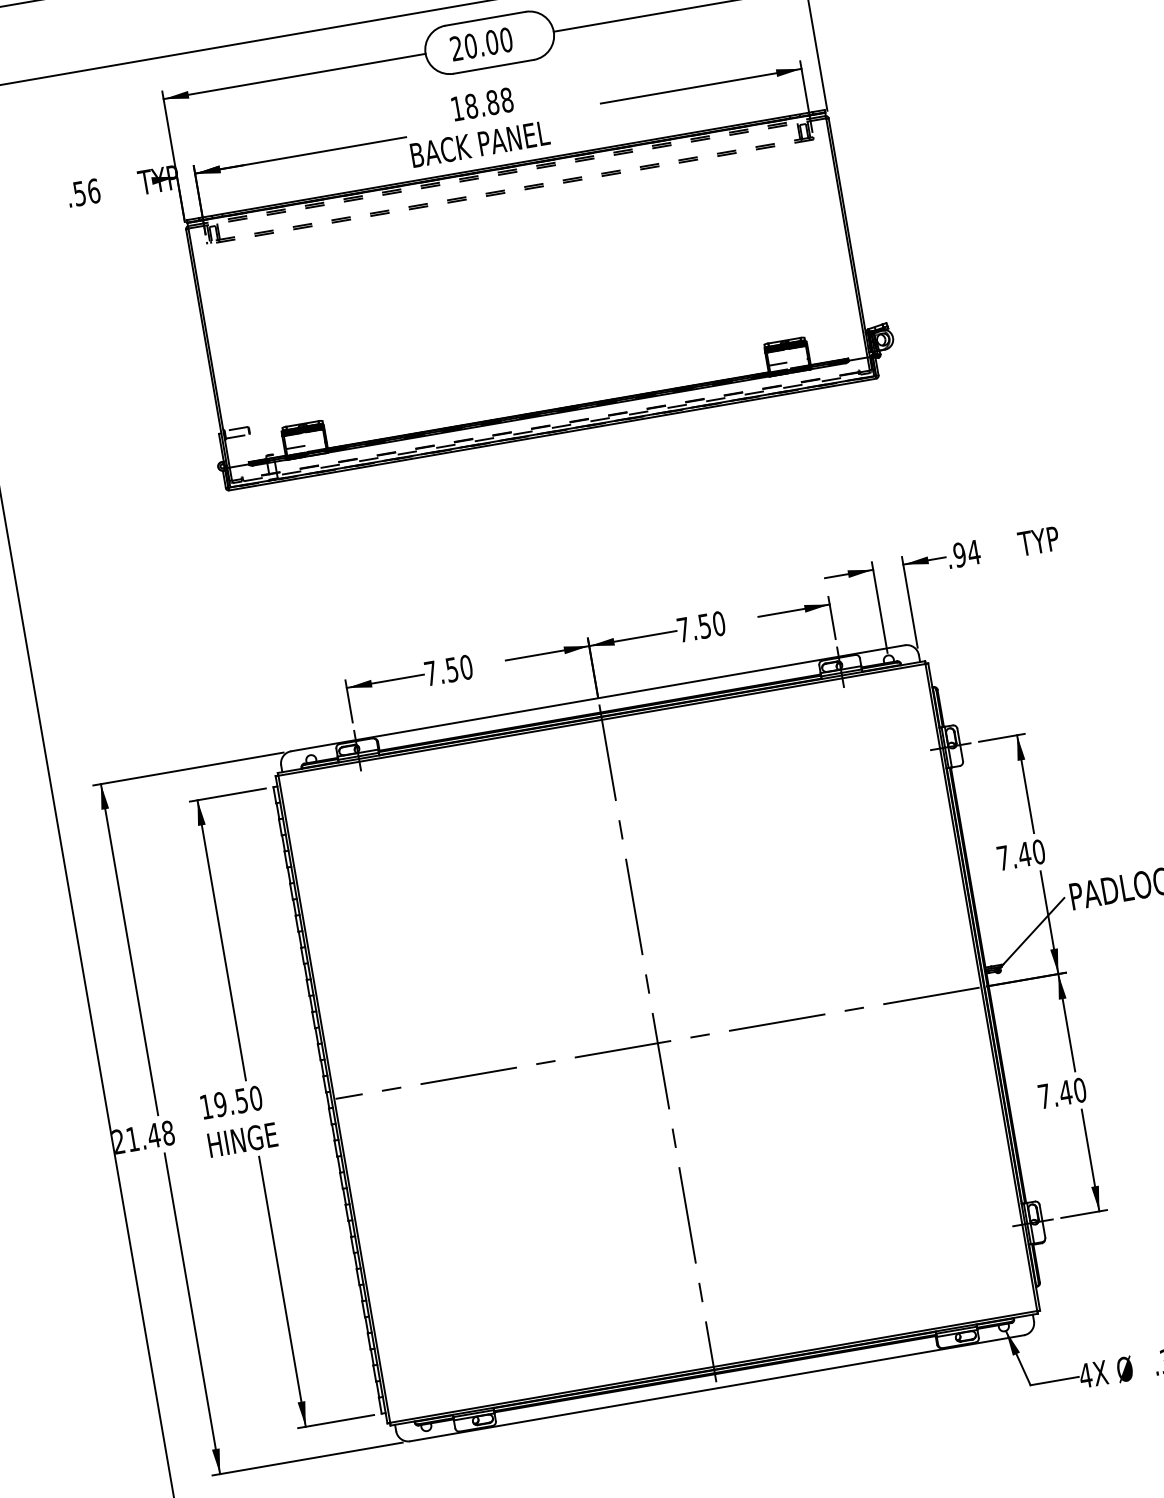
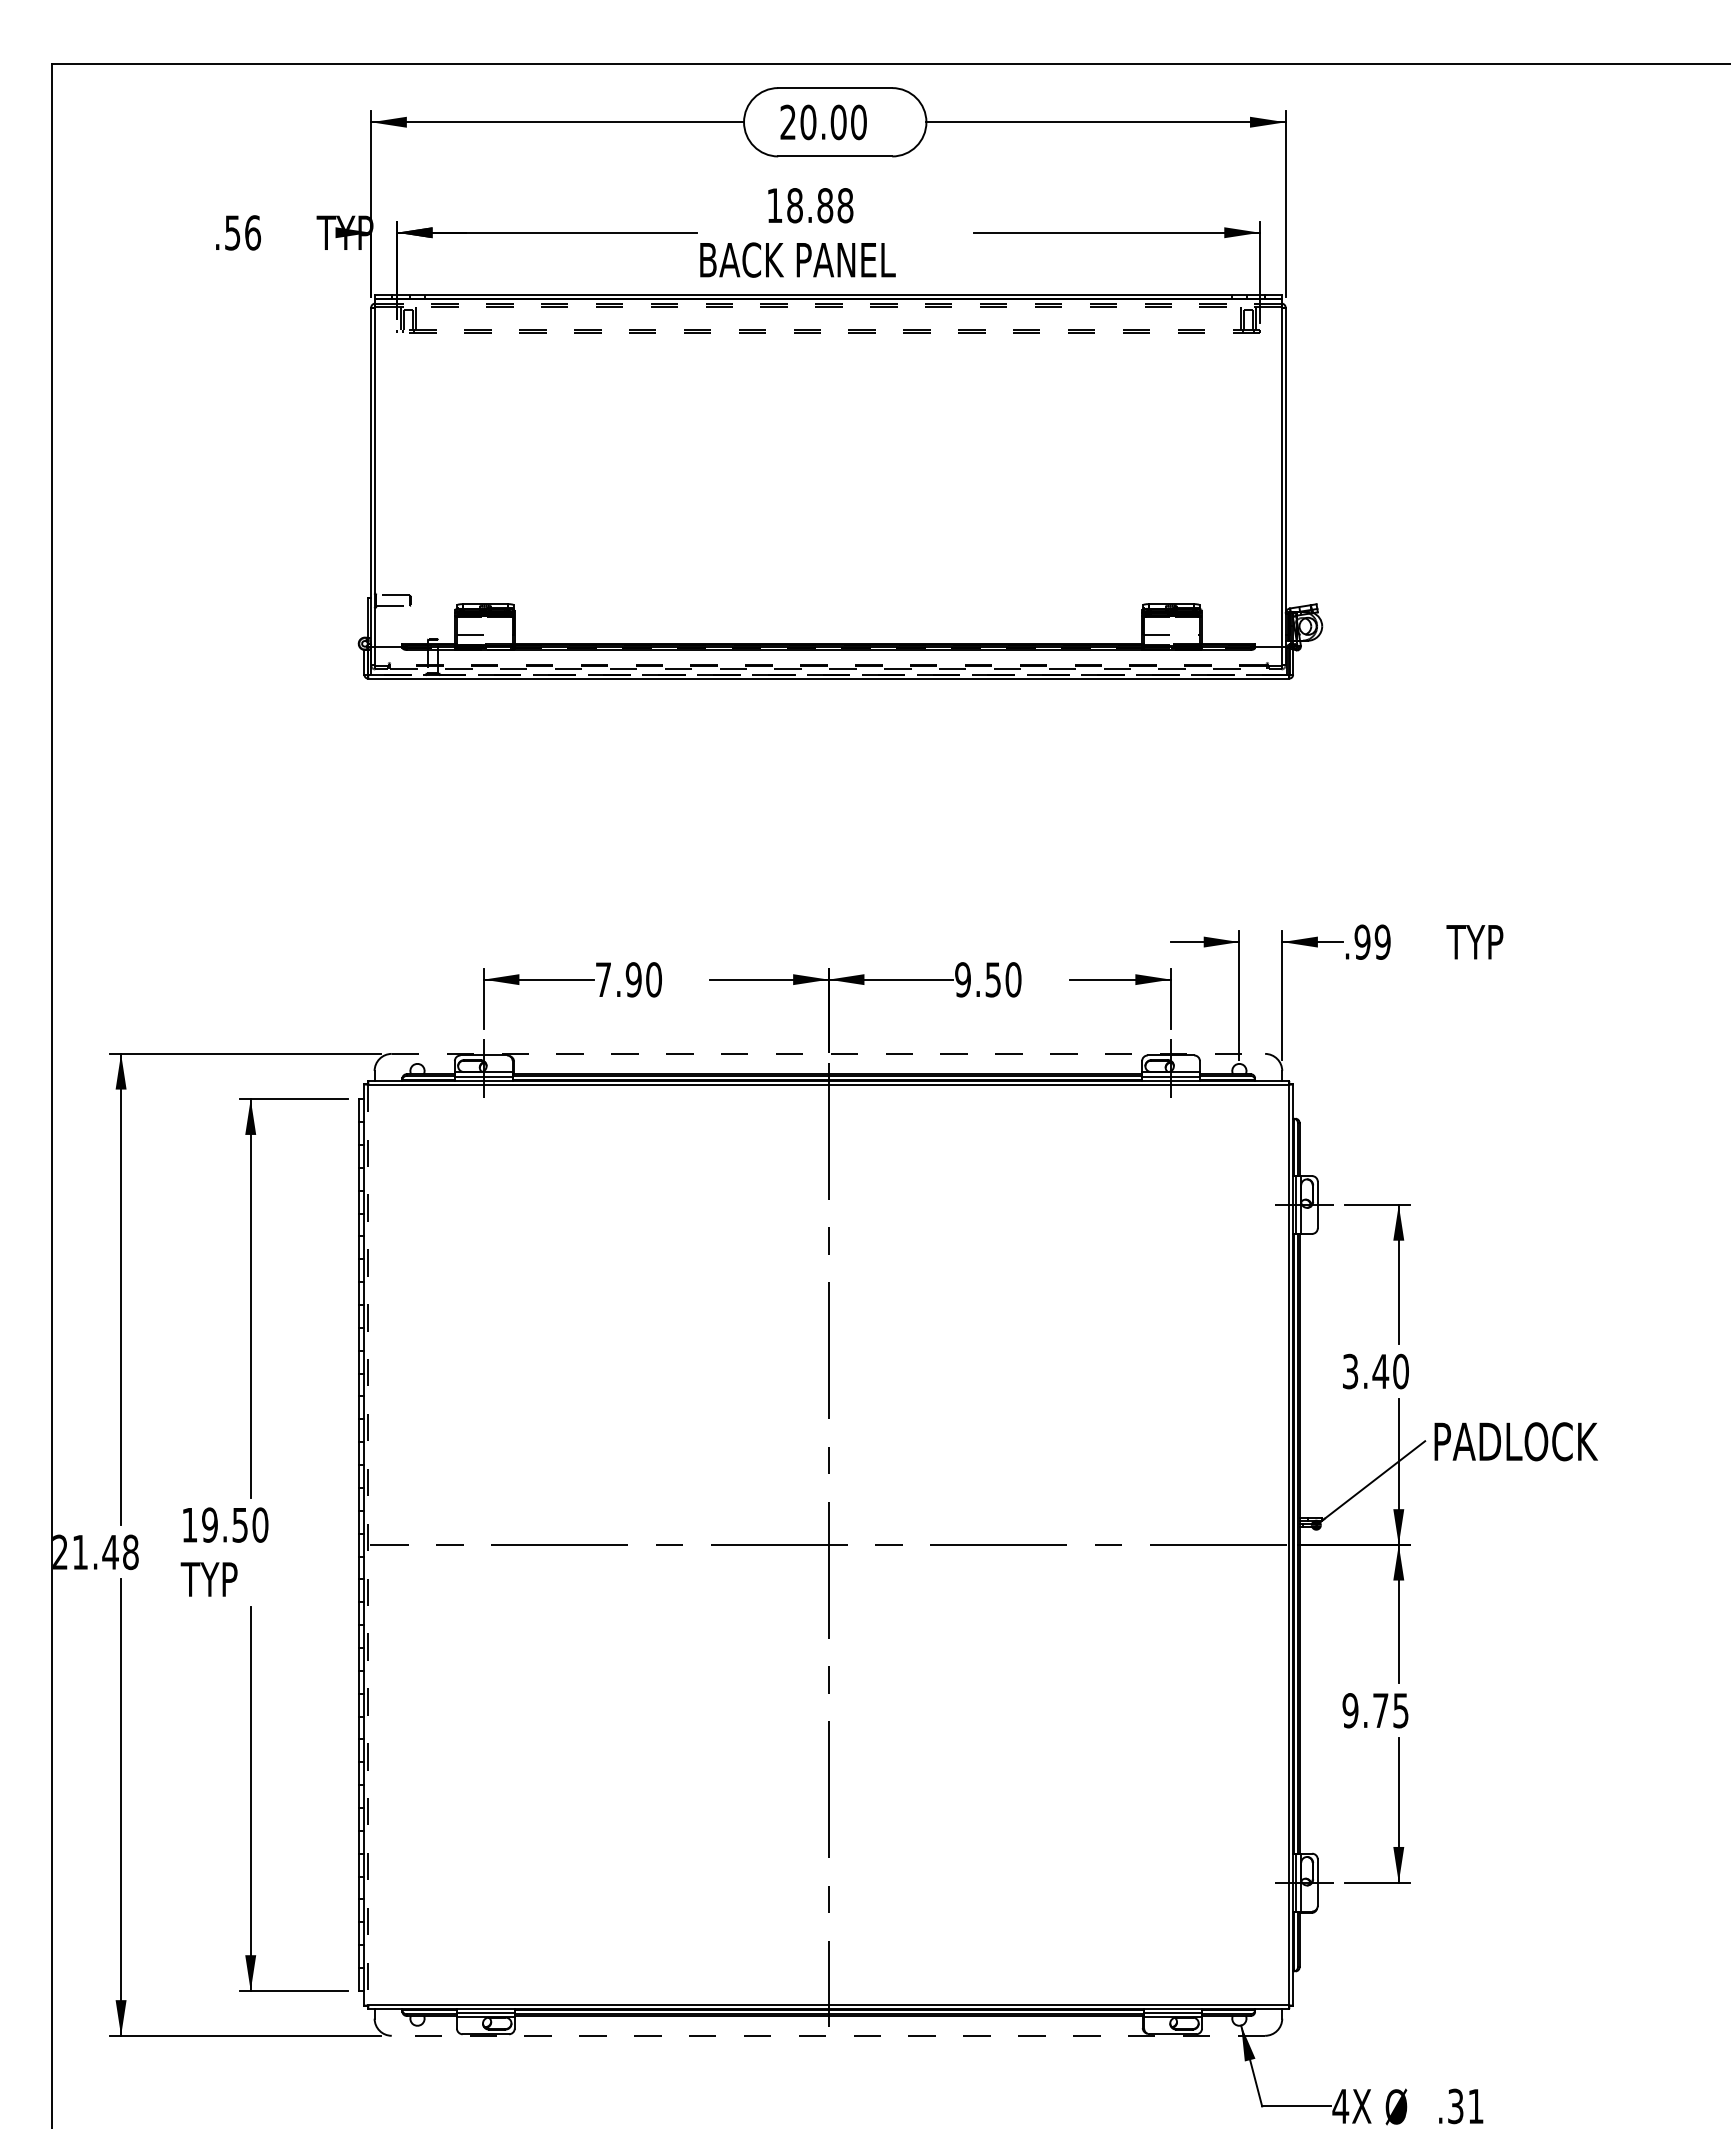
line: (551, 431) -> (828, 674), solid -> dashed
text: (973, 552) -> (1382, 941), .94 -> .99
text: (683, 629) -> (962, 979), 7.50 -> 9.50
text: (451, 669) -> (633, 979), 7.50 -> 7.90
line: (597, 697) -> (828, 1053), solid -> dashed
text: (1003, 858) -> (1350, 1371), 7.40 -> 3.40
text: (1062, 1093) -> (1375, 1710), 7.40 -> 9.75
line: (334, 1099) -> (368, 1545), solid -> dashed
text: (241, 1140) -> (230, 1579), HINGE -> TYP
line: (717, 1388) -> (828, 2035), solid -> dashed

